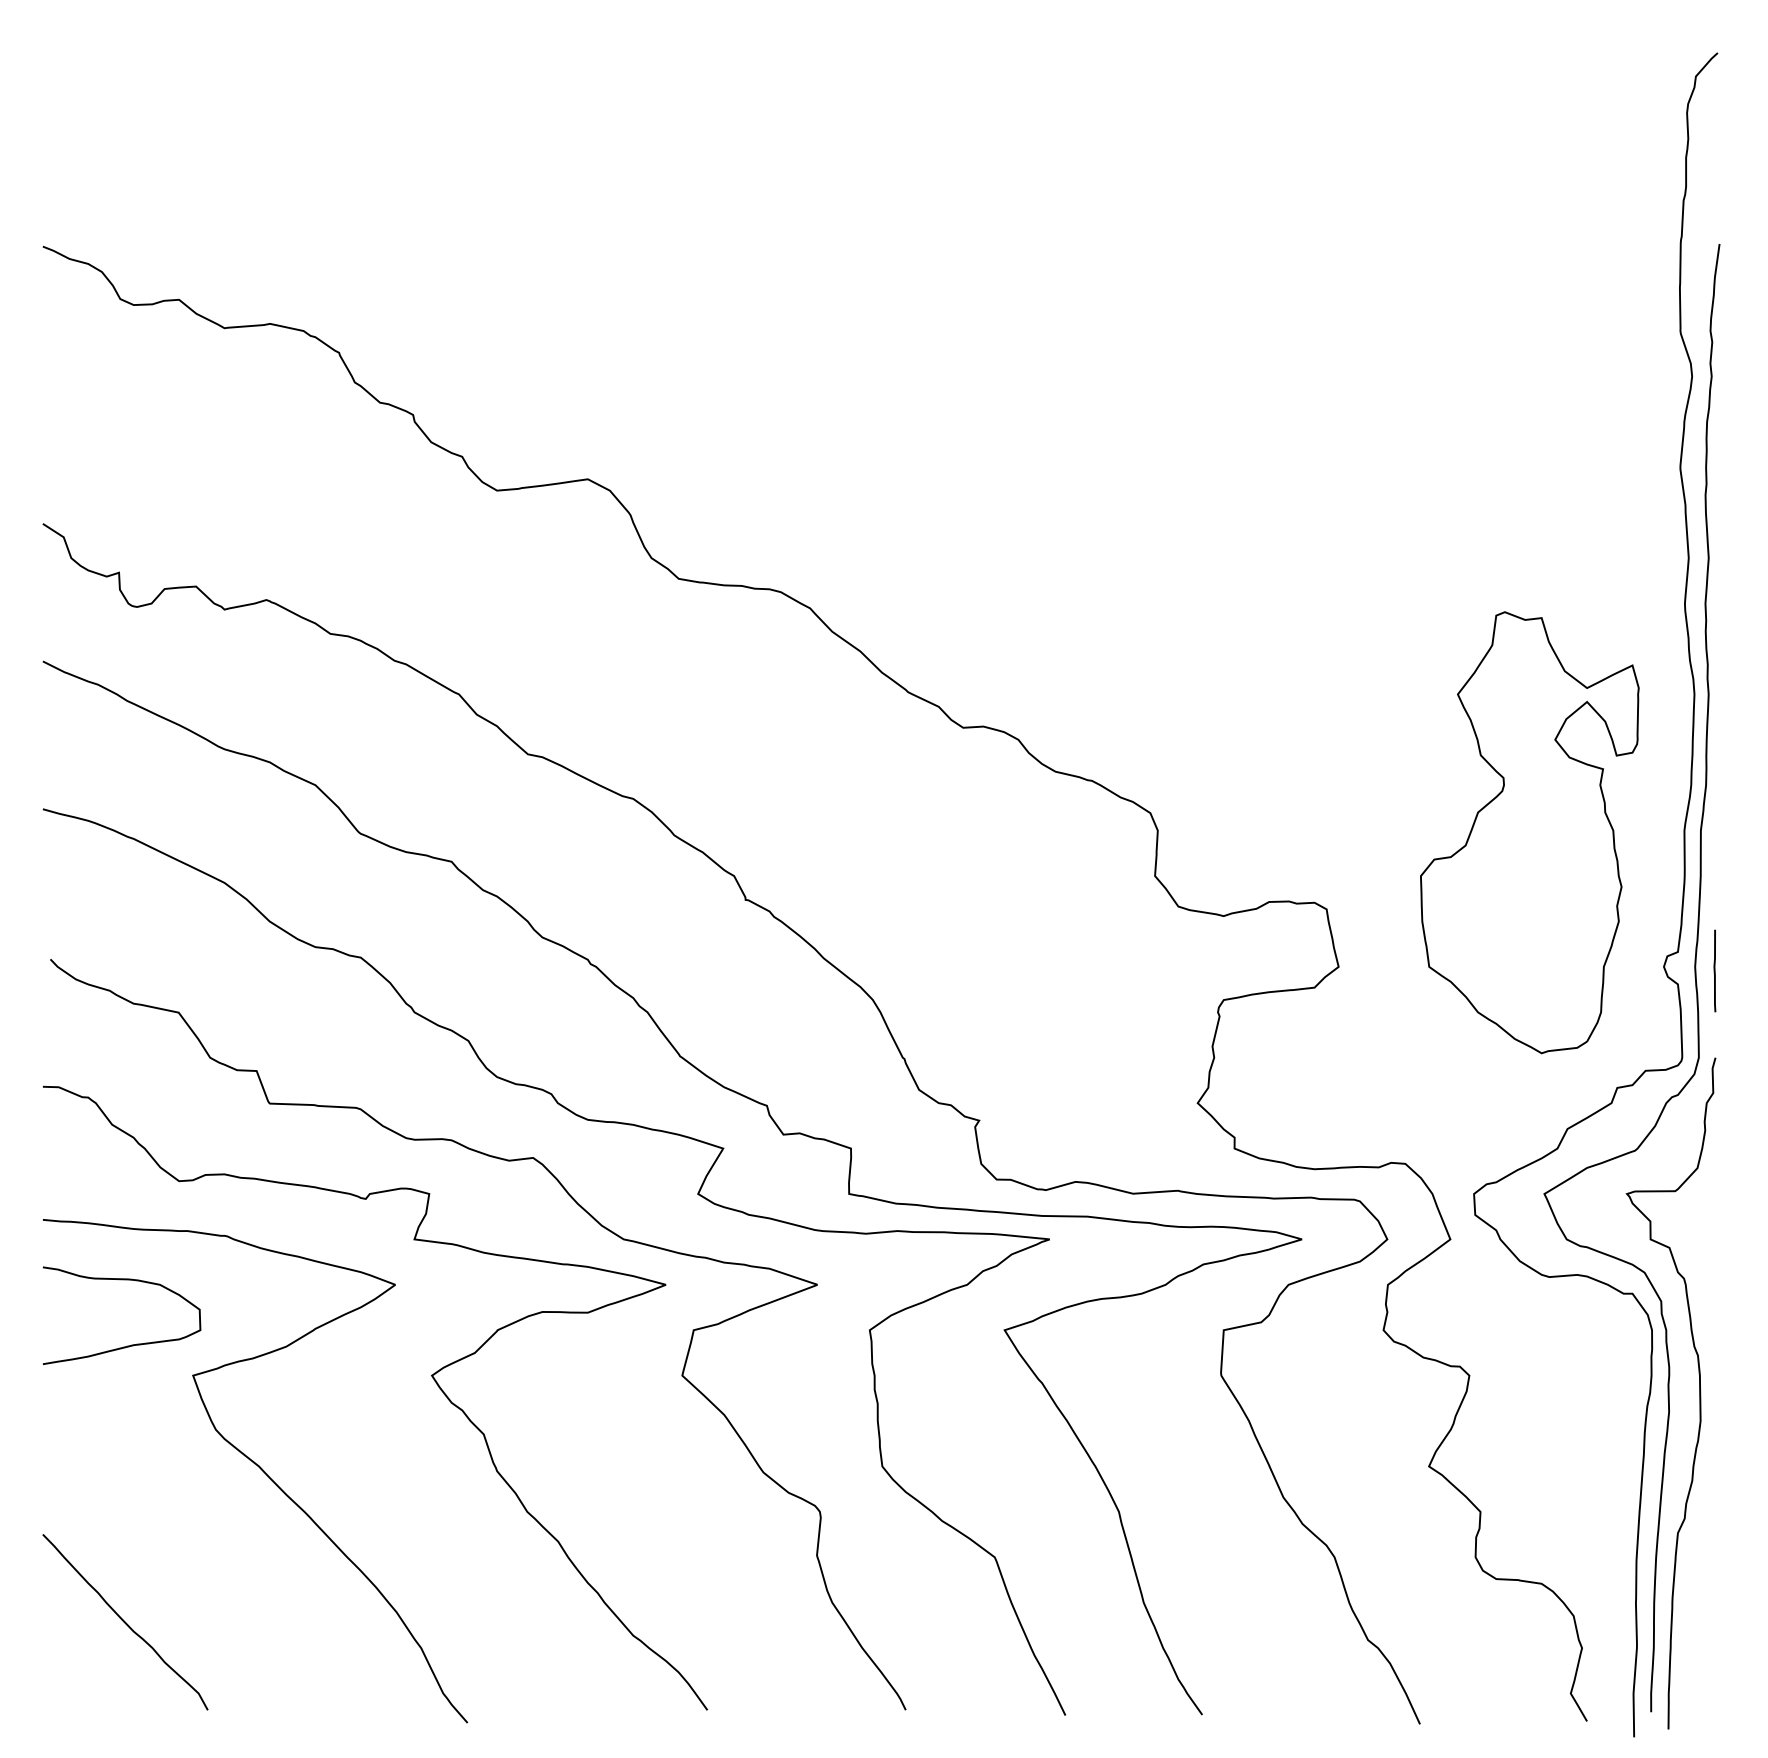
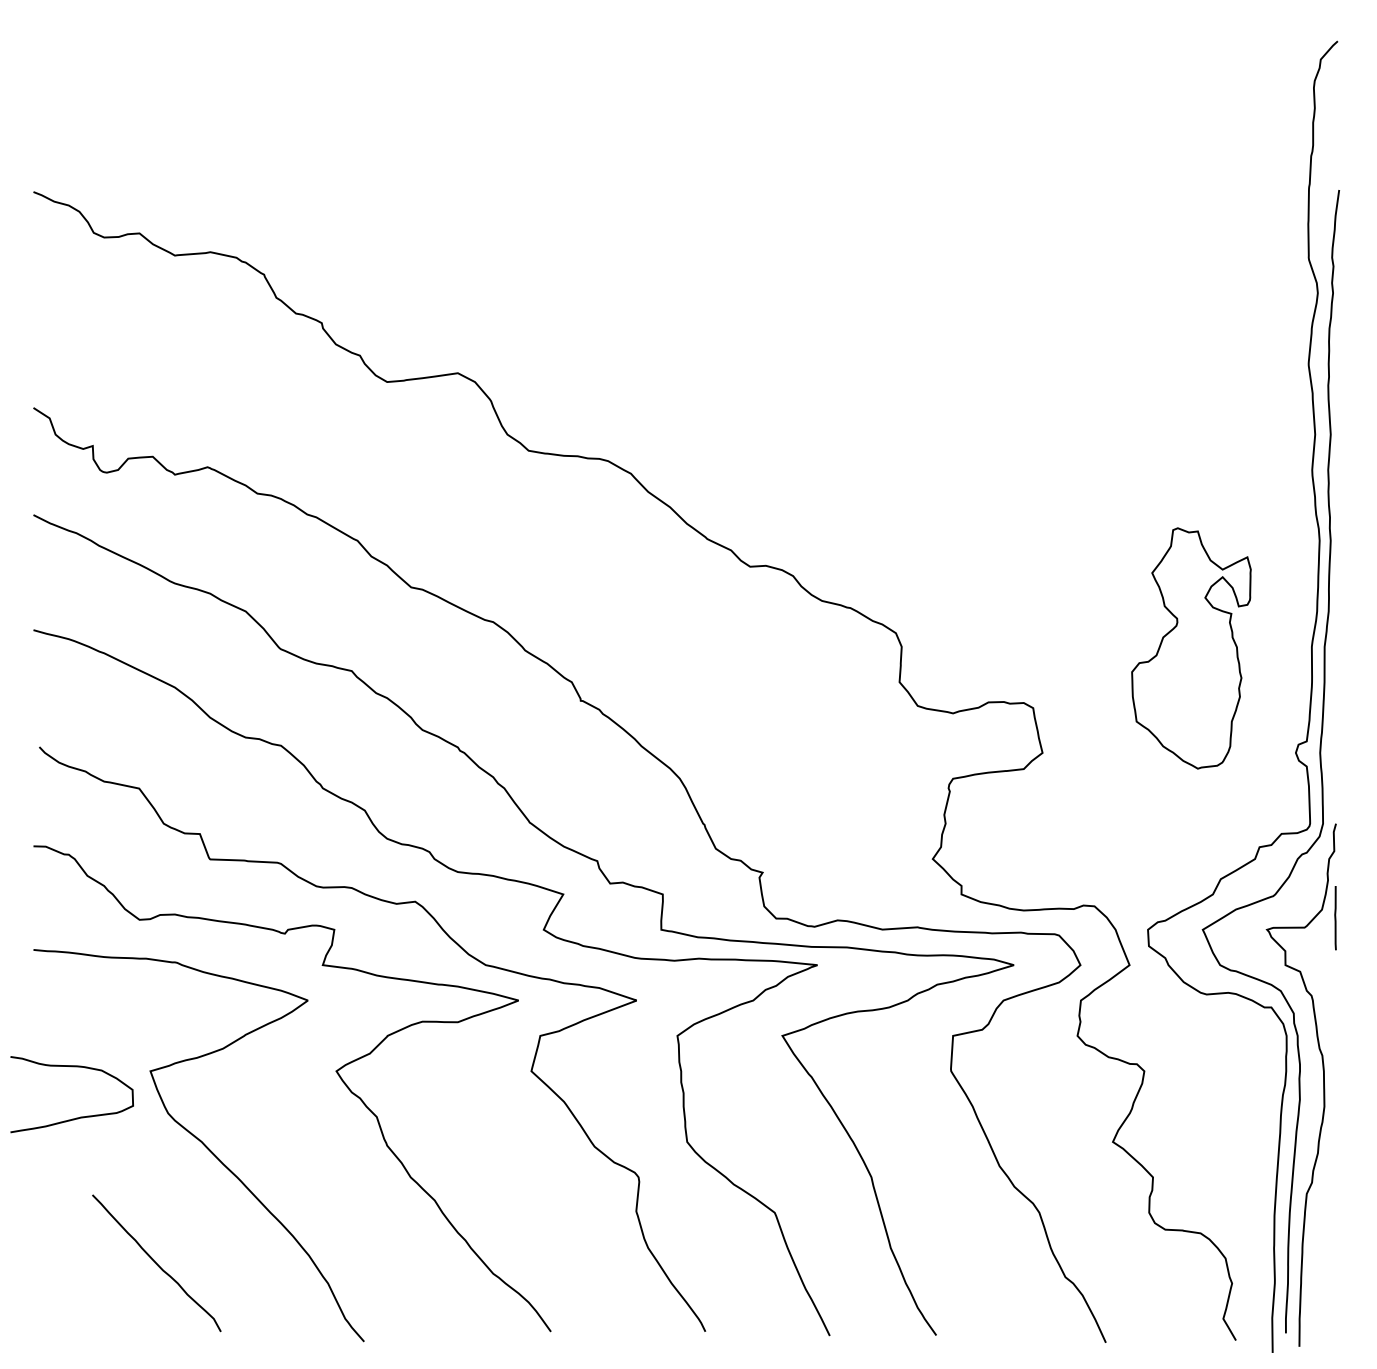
part: (1529, 832) -> (1191, 648), size x0.7
line: (1714, 971) -> (1335, 918), moved
curve: (127, 1345) -> (76, 1117), moved
curve: (125, 1622) -> (156, 1263), moved

